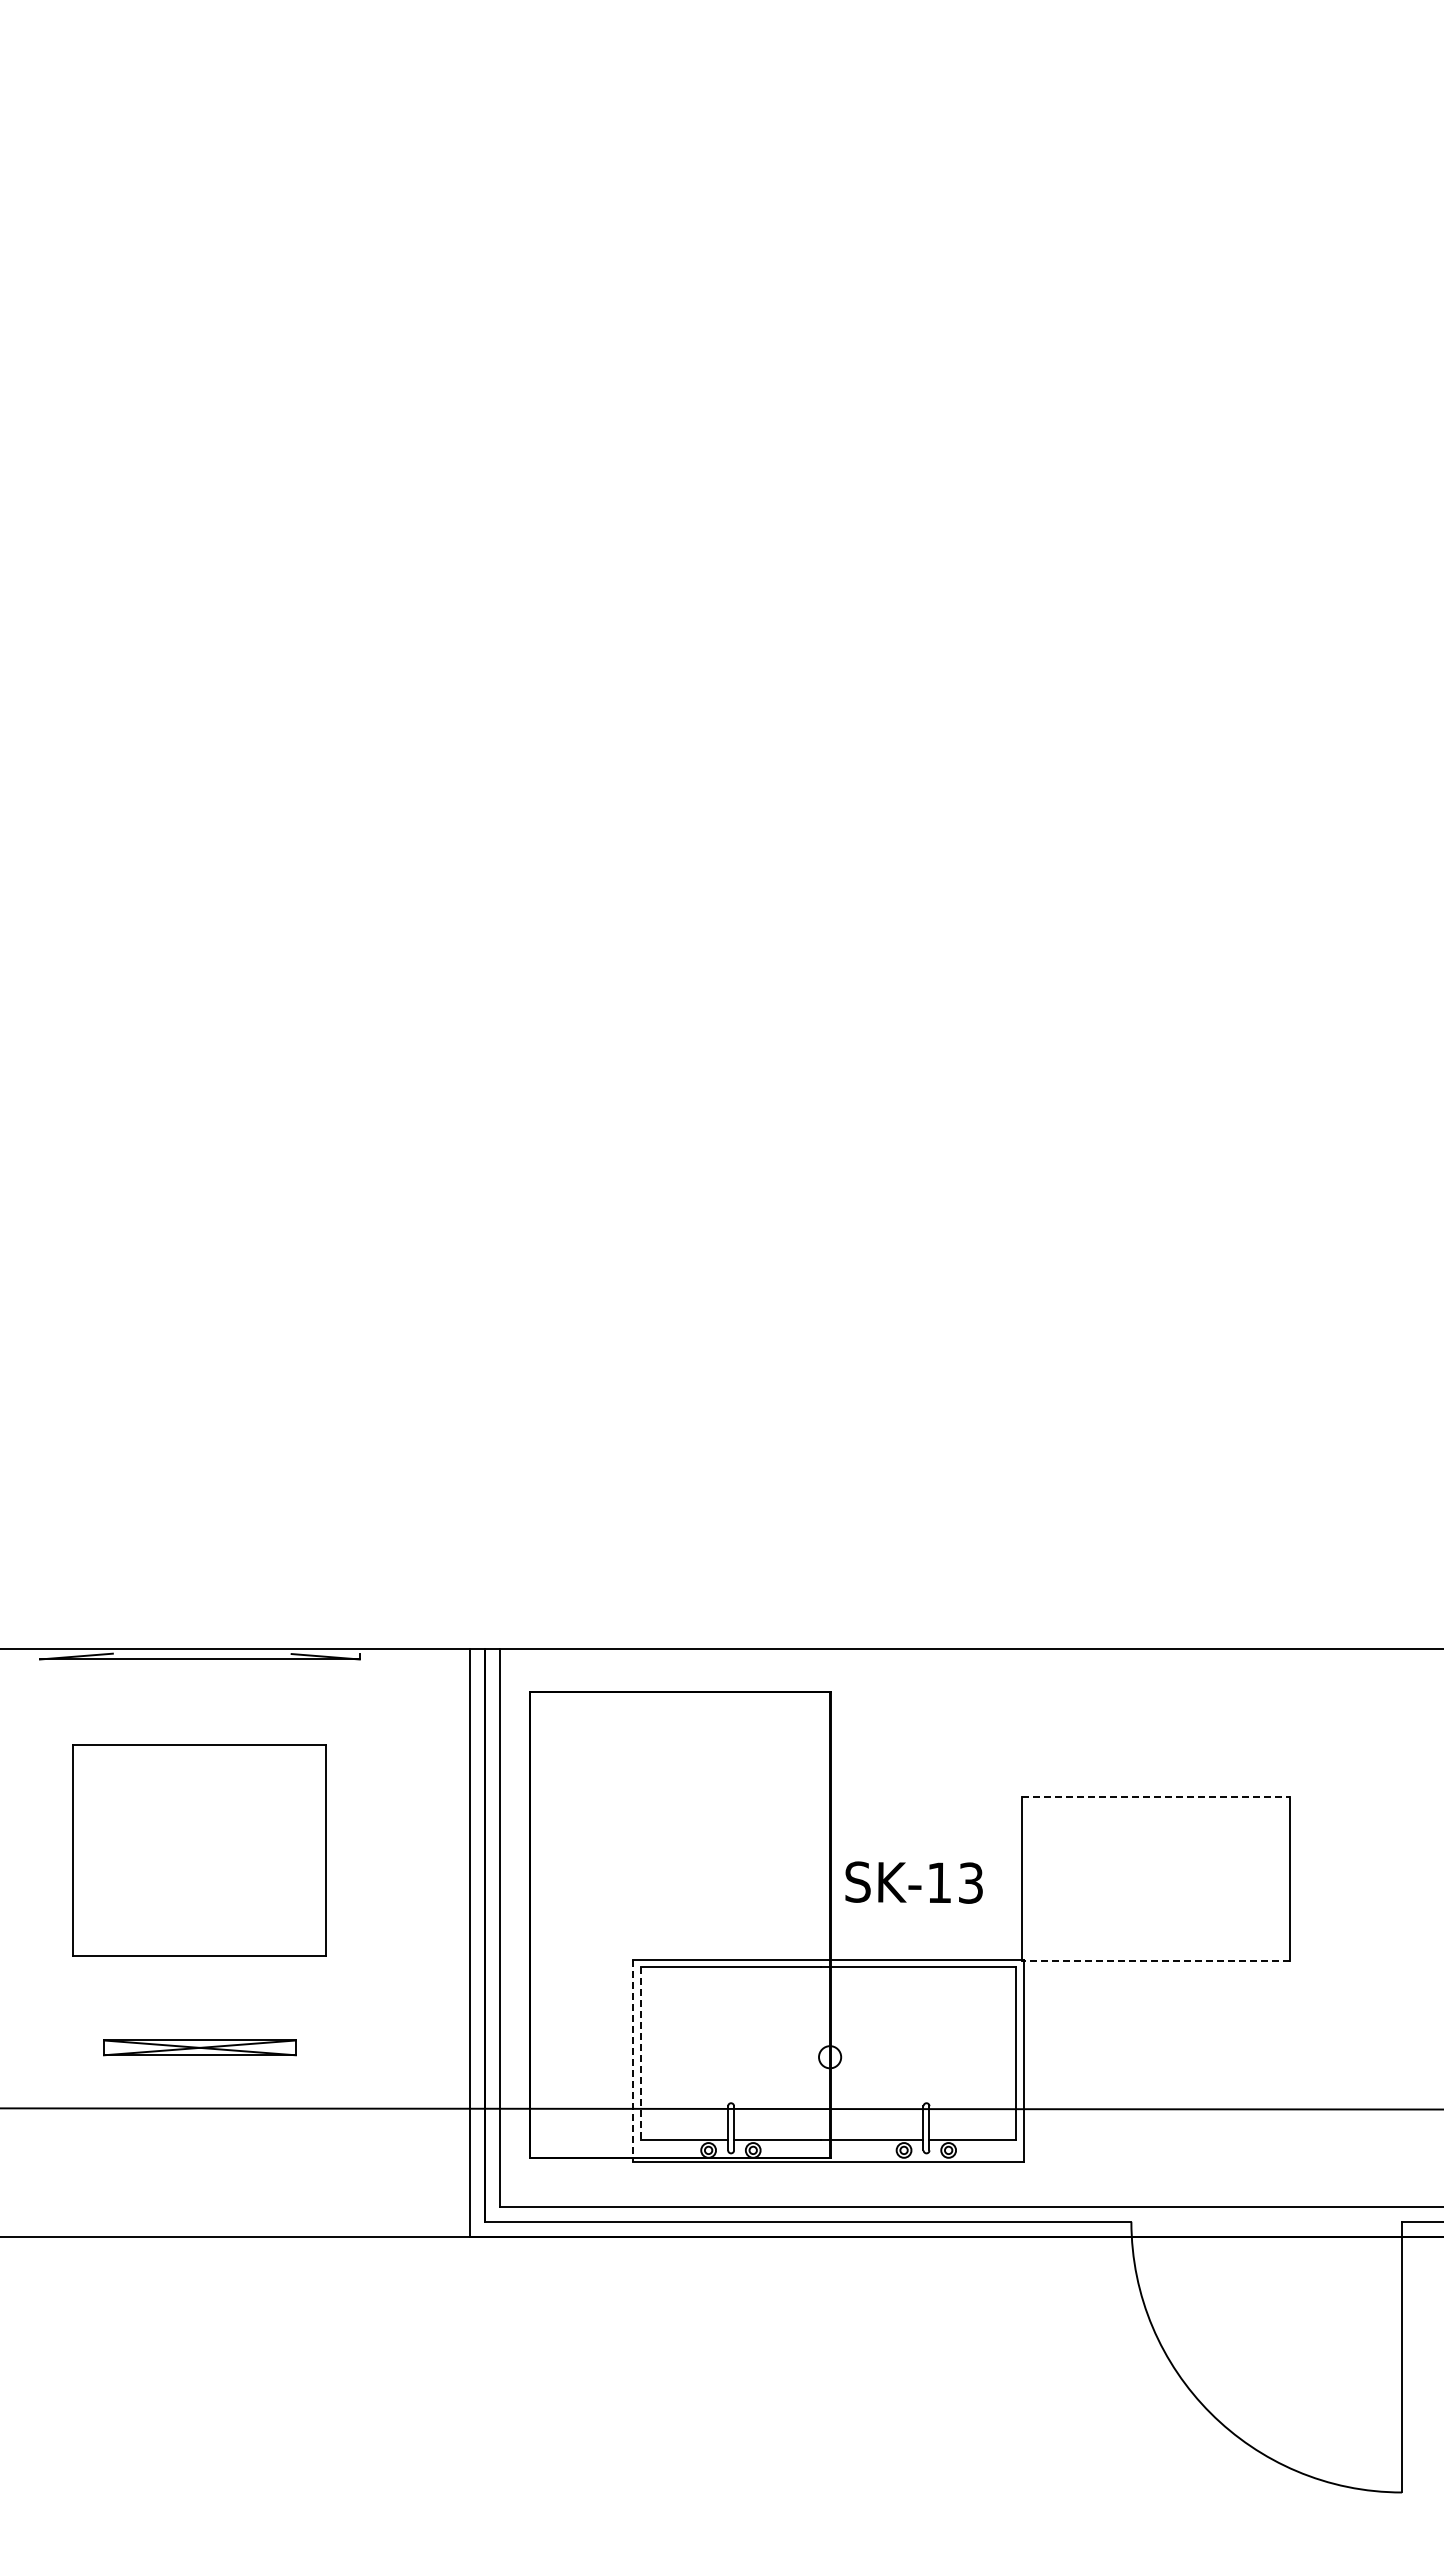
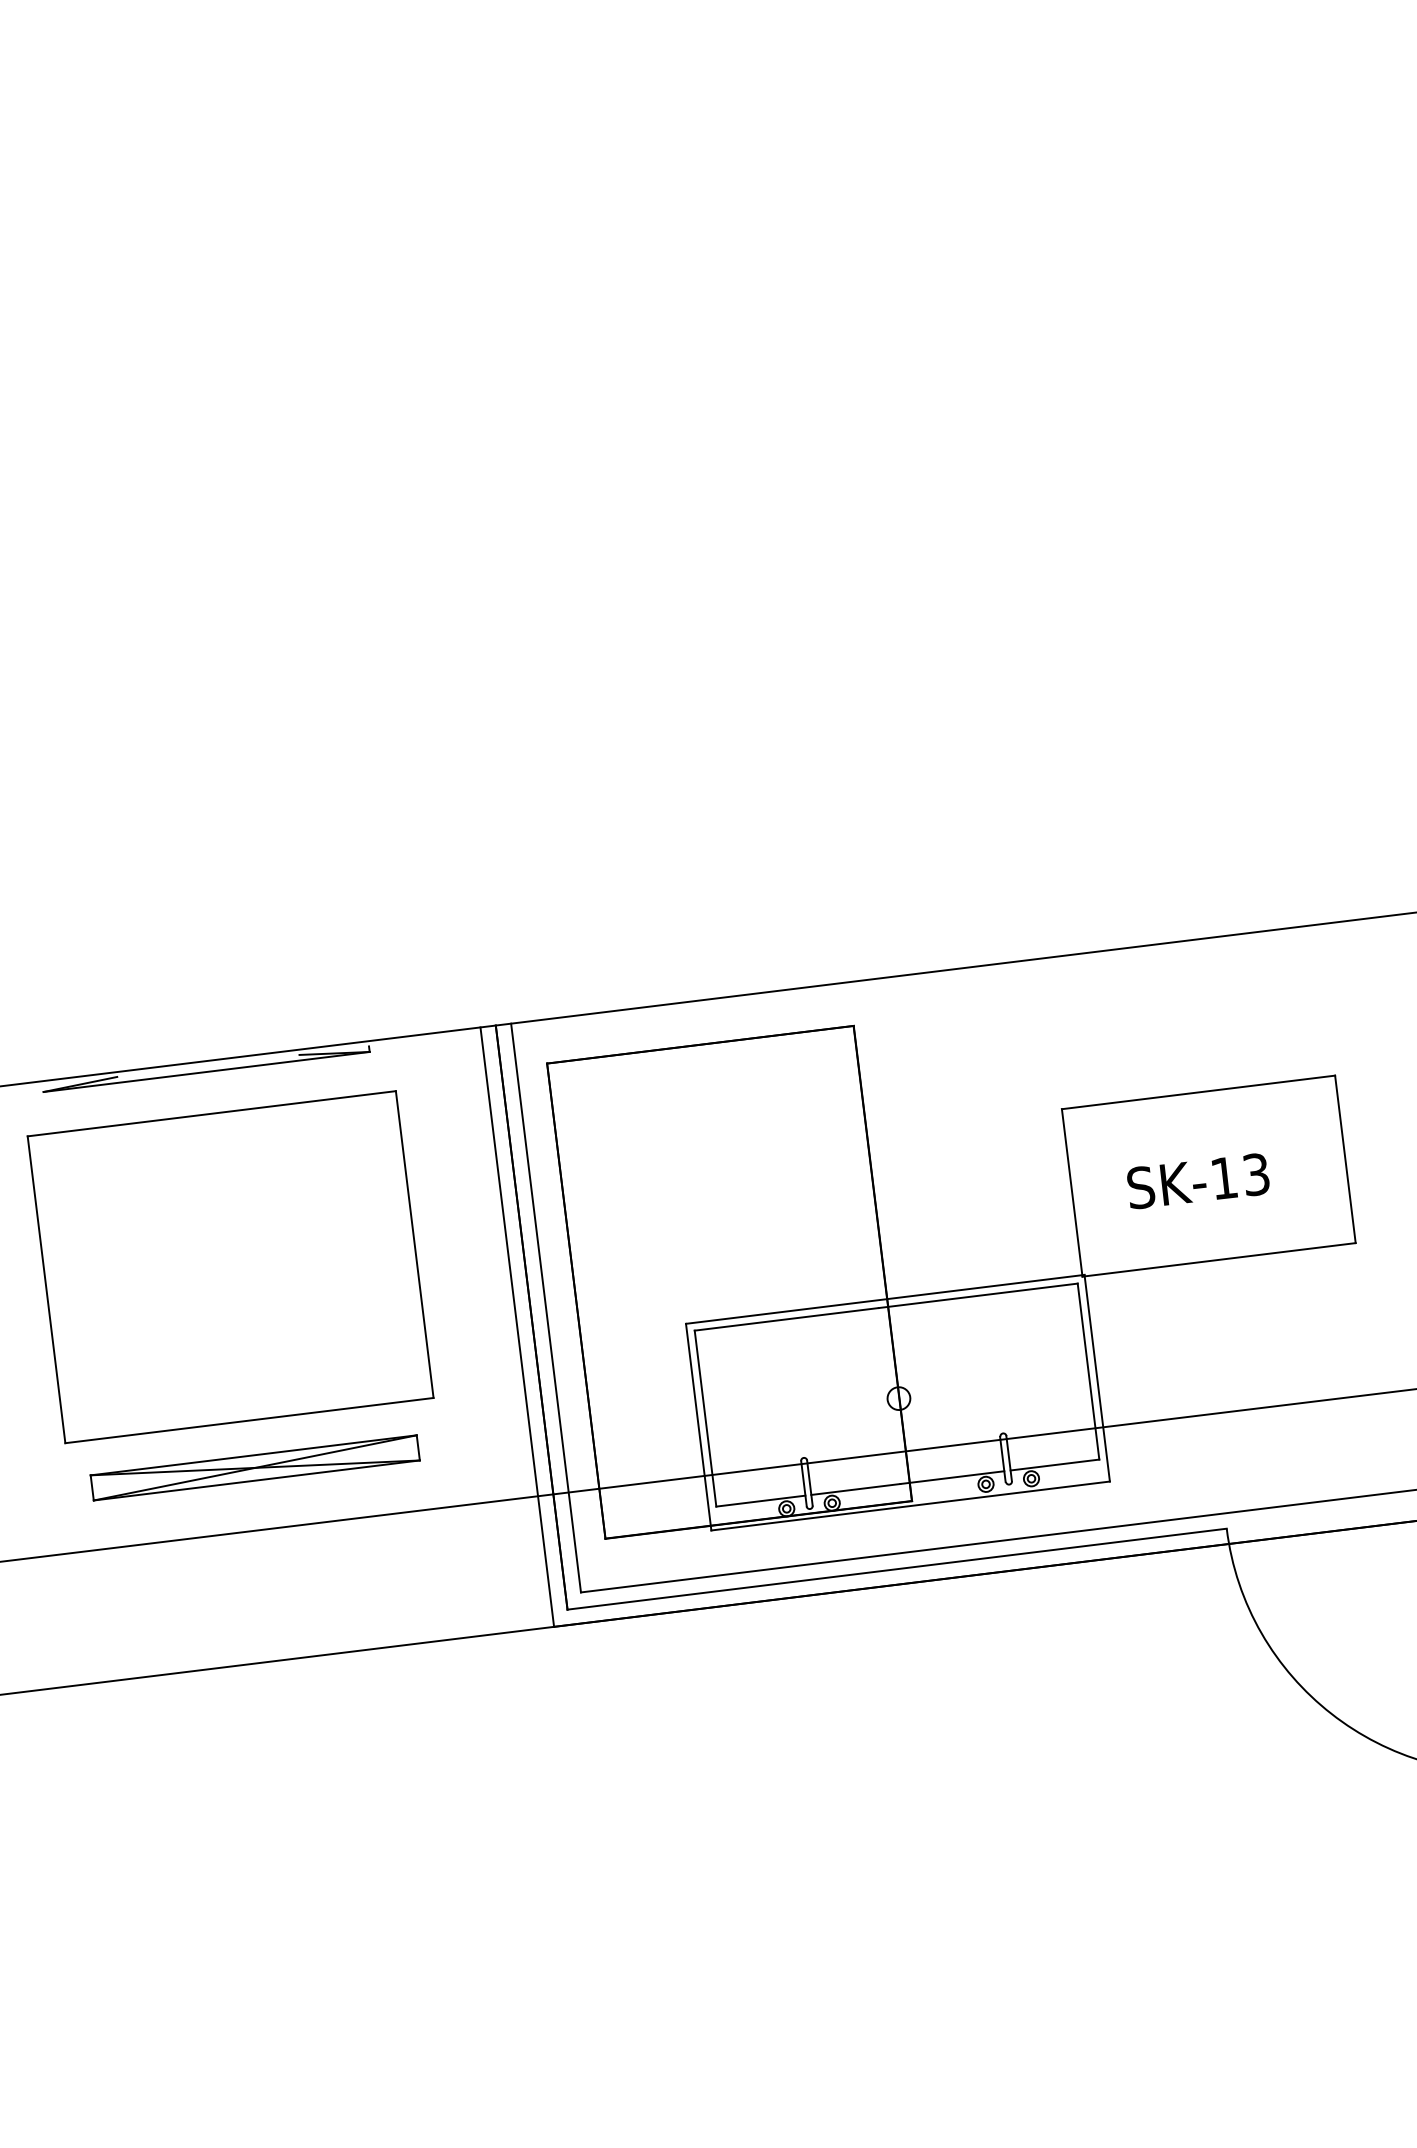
line: (1155, 1796) -> (1198, 1092), dashed -> solid
part: (199, 1850) -> (230, 1266), size x1.43
text: (913, 1882) -> (1197, 1181), moved
line: (1155, 1961) -> (1218, 1260), dashed -> solid
part: (199, 2047) -> (254, 1467), size x1.67
line: (640, 2054) -> (705, 1419), dashed -> solid
line: (633, 2061) -> (699, 1427), dashed -> solid

